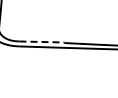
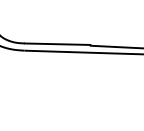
line: (42, 41) -> (58, 43), dashed -> solid

